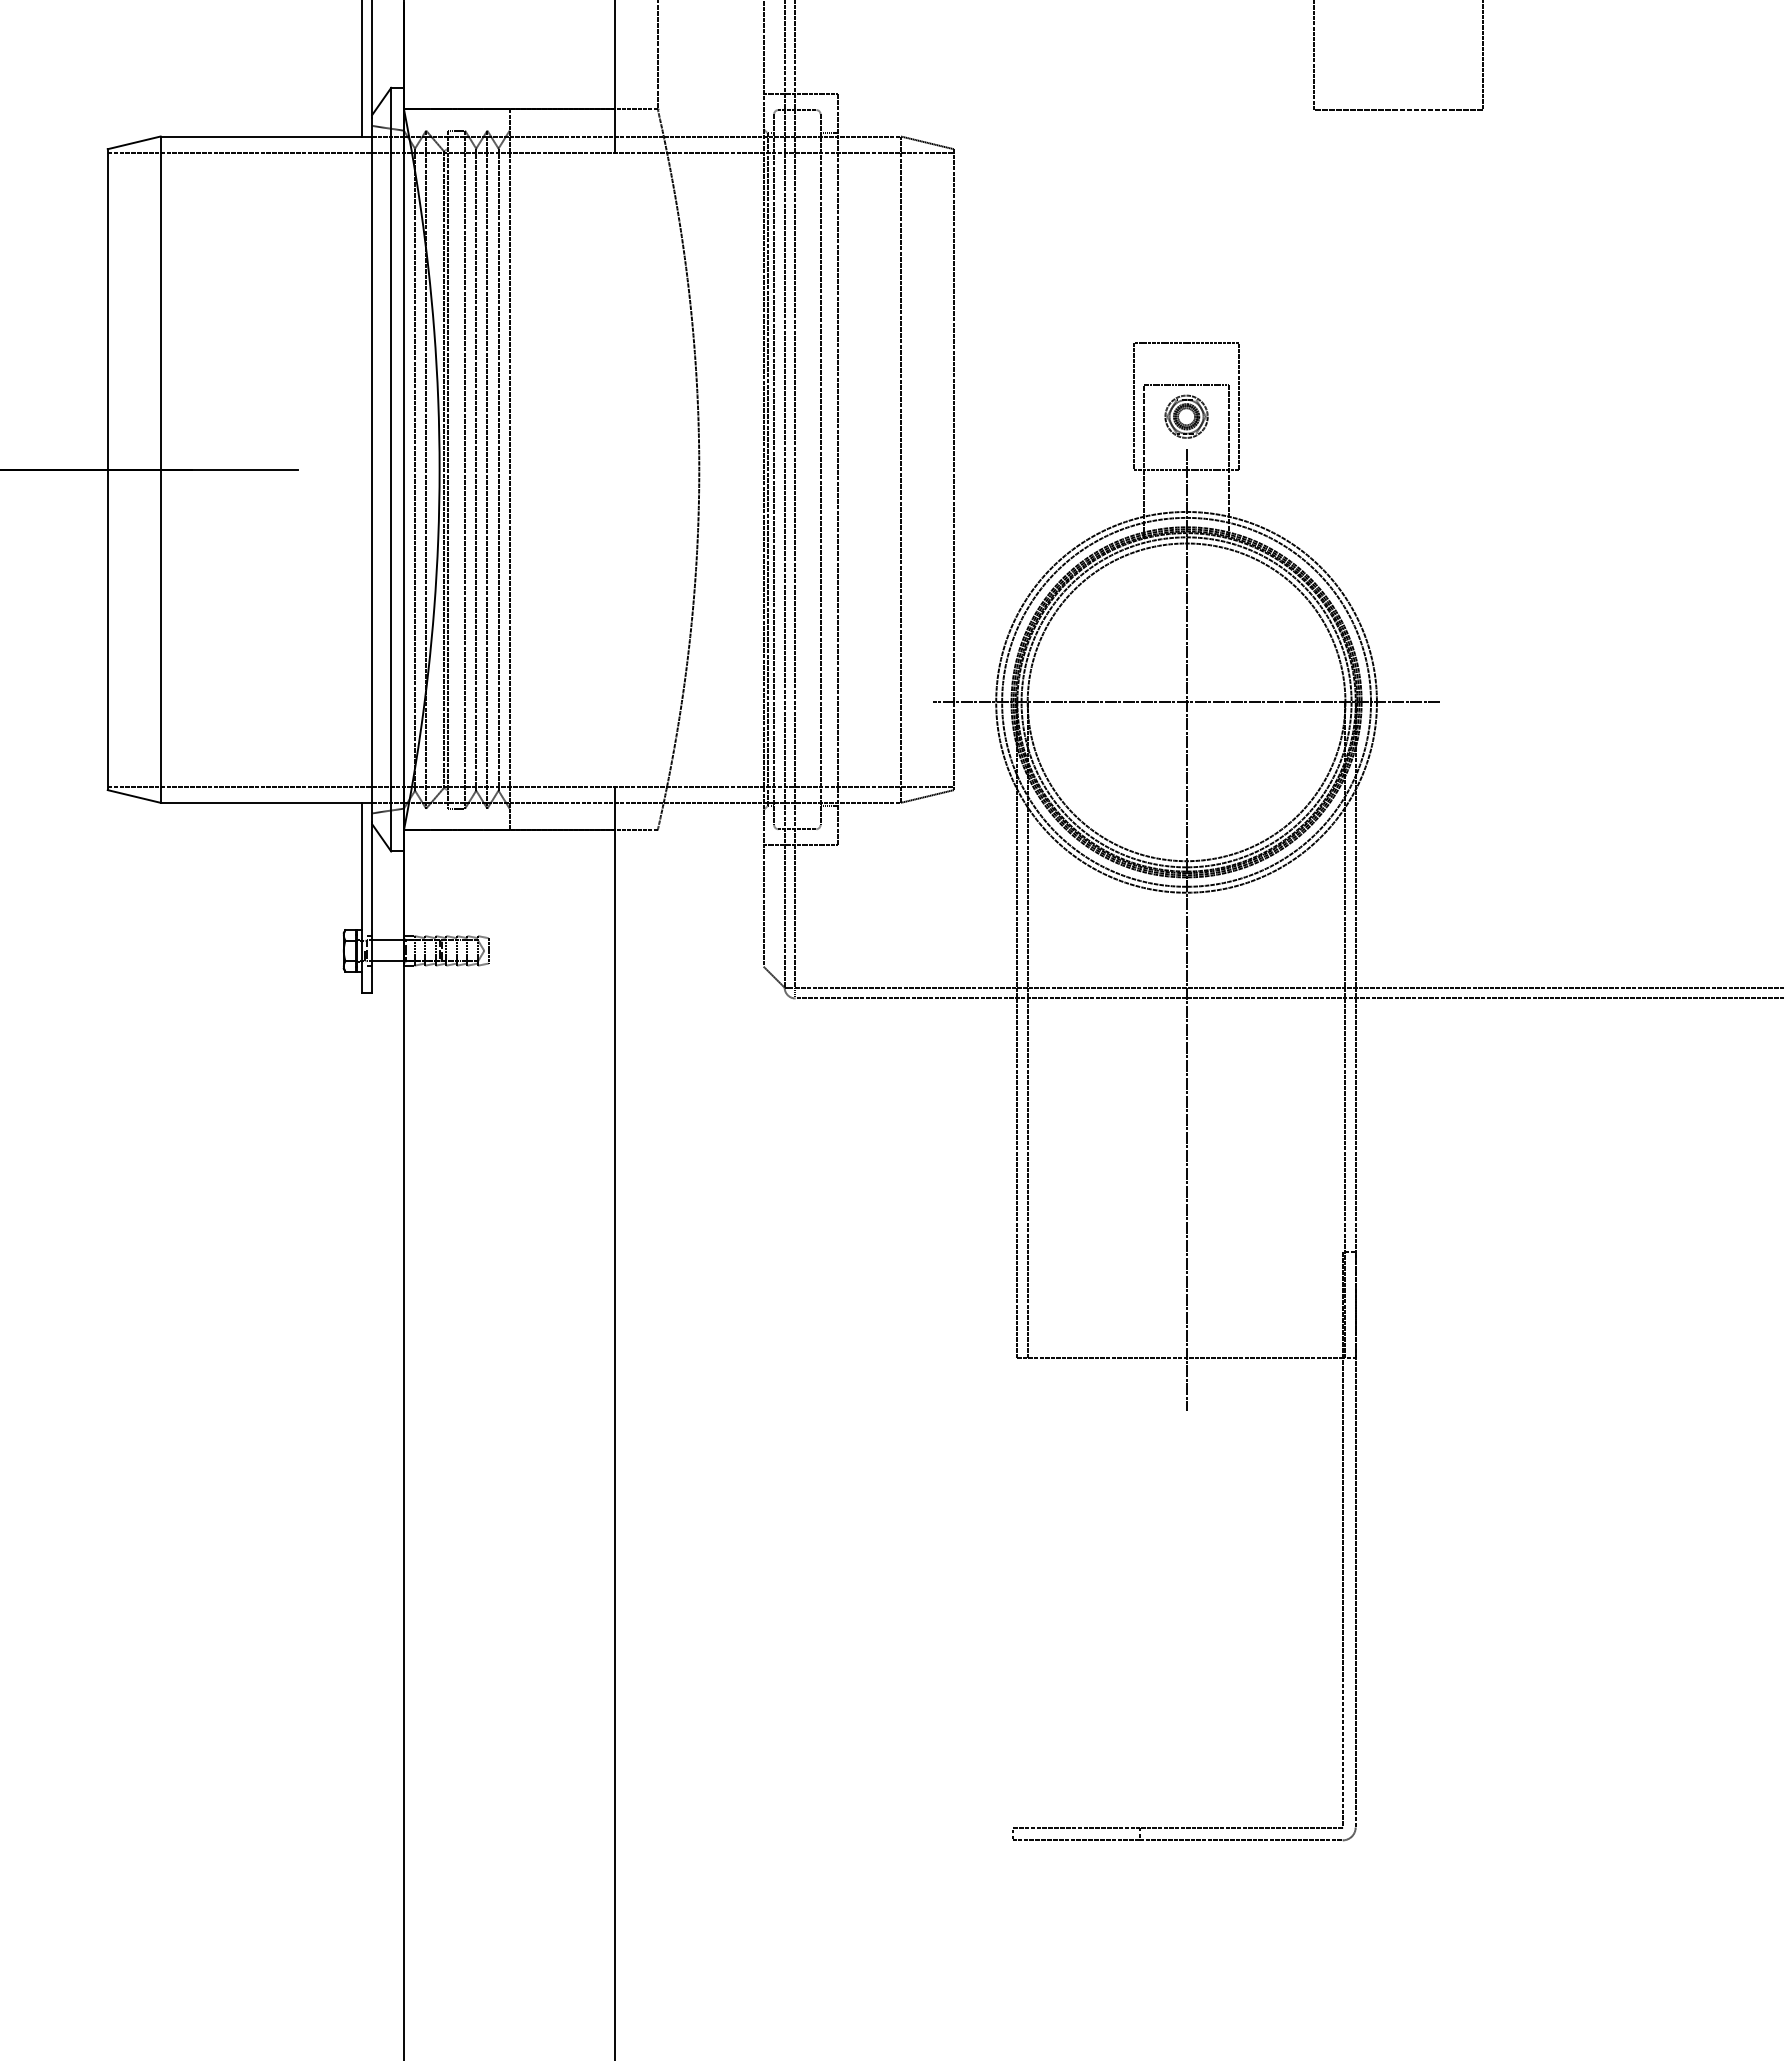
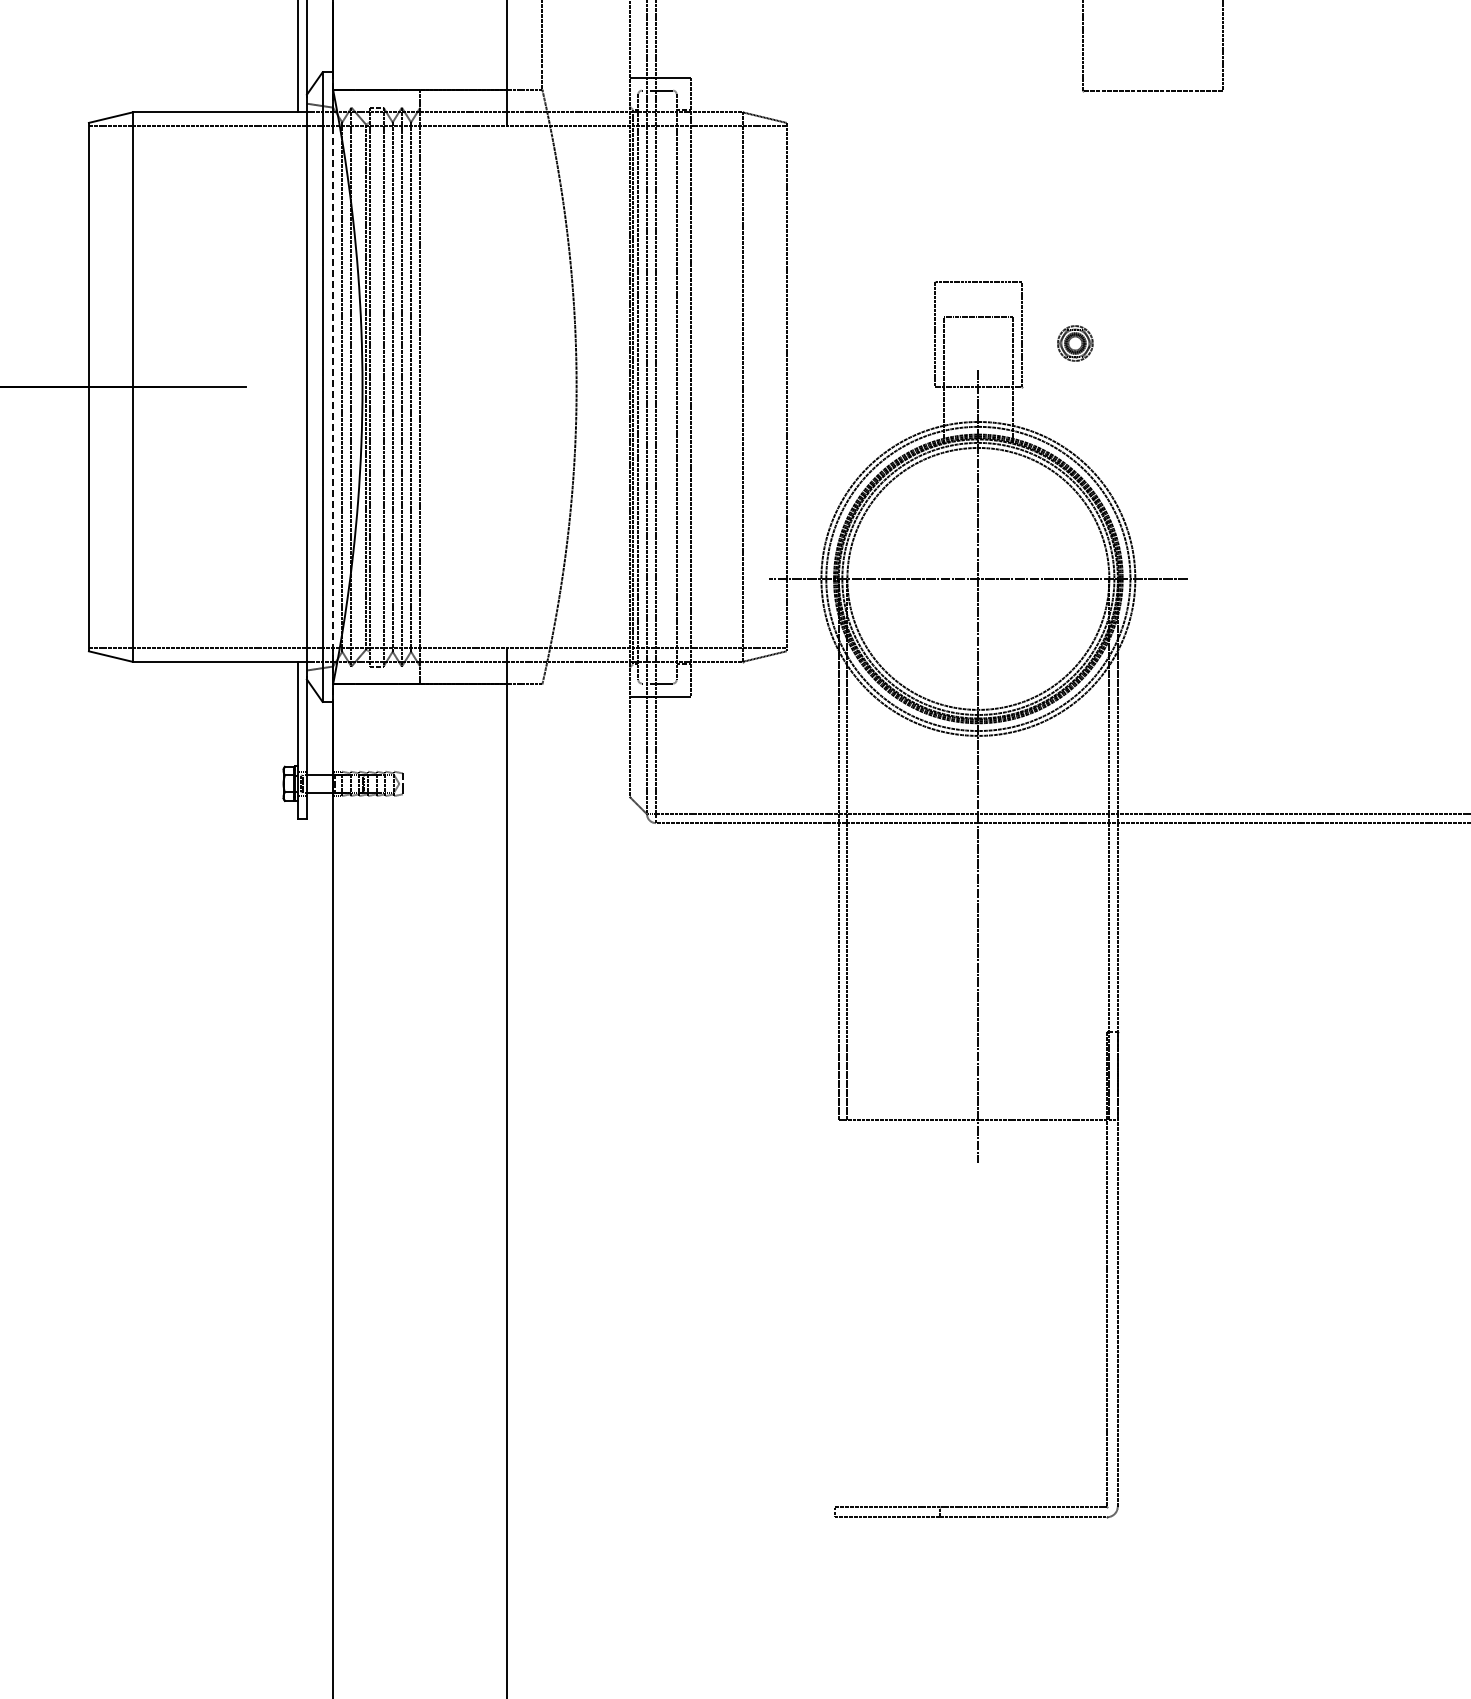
part: (1186, 416) -> (1075, 343), moved
line: (404, 470) -> (333, 387), solid -> dashed

